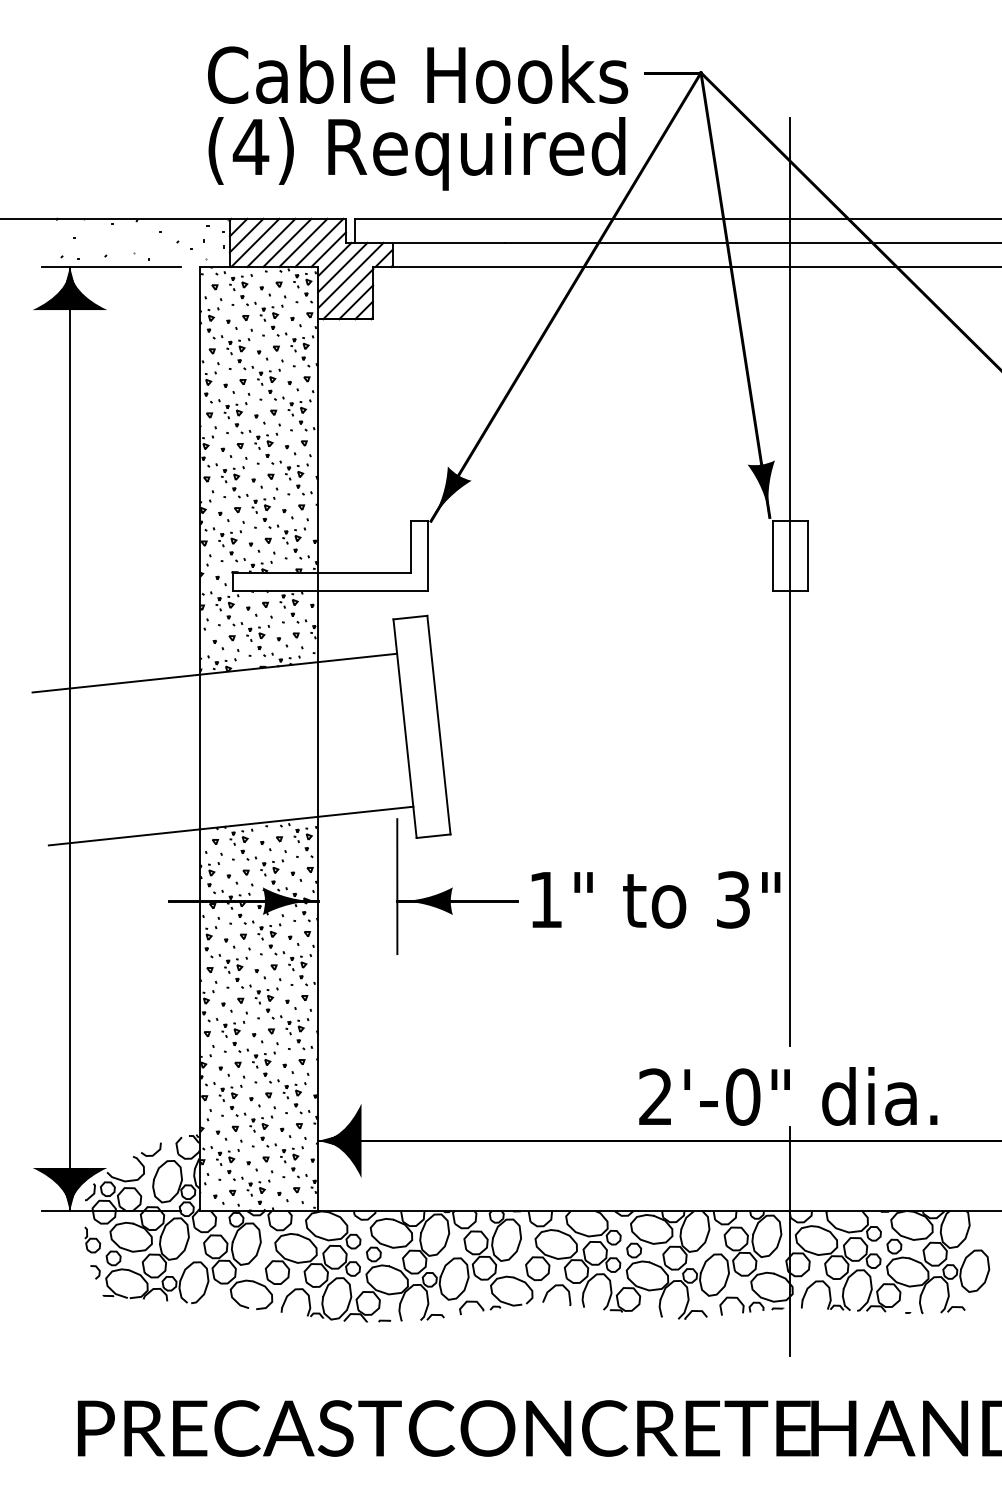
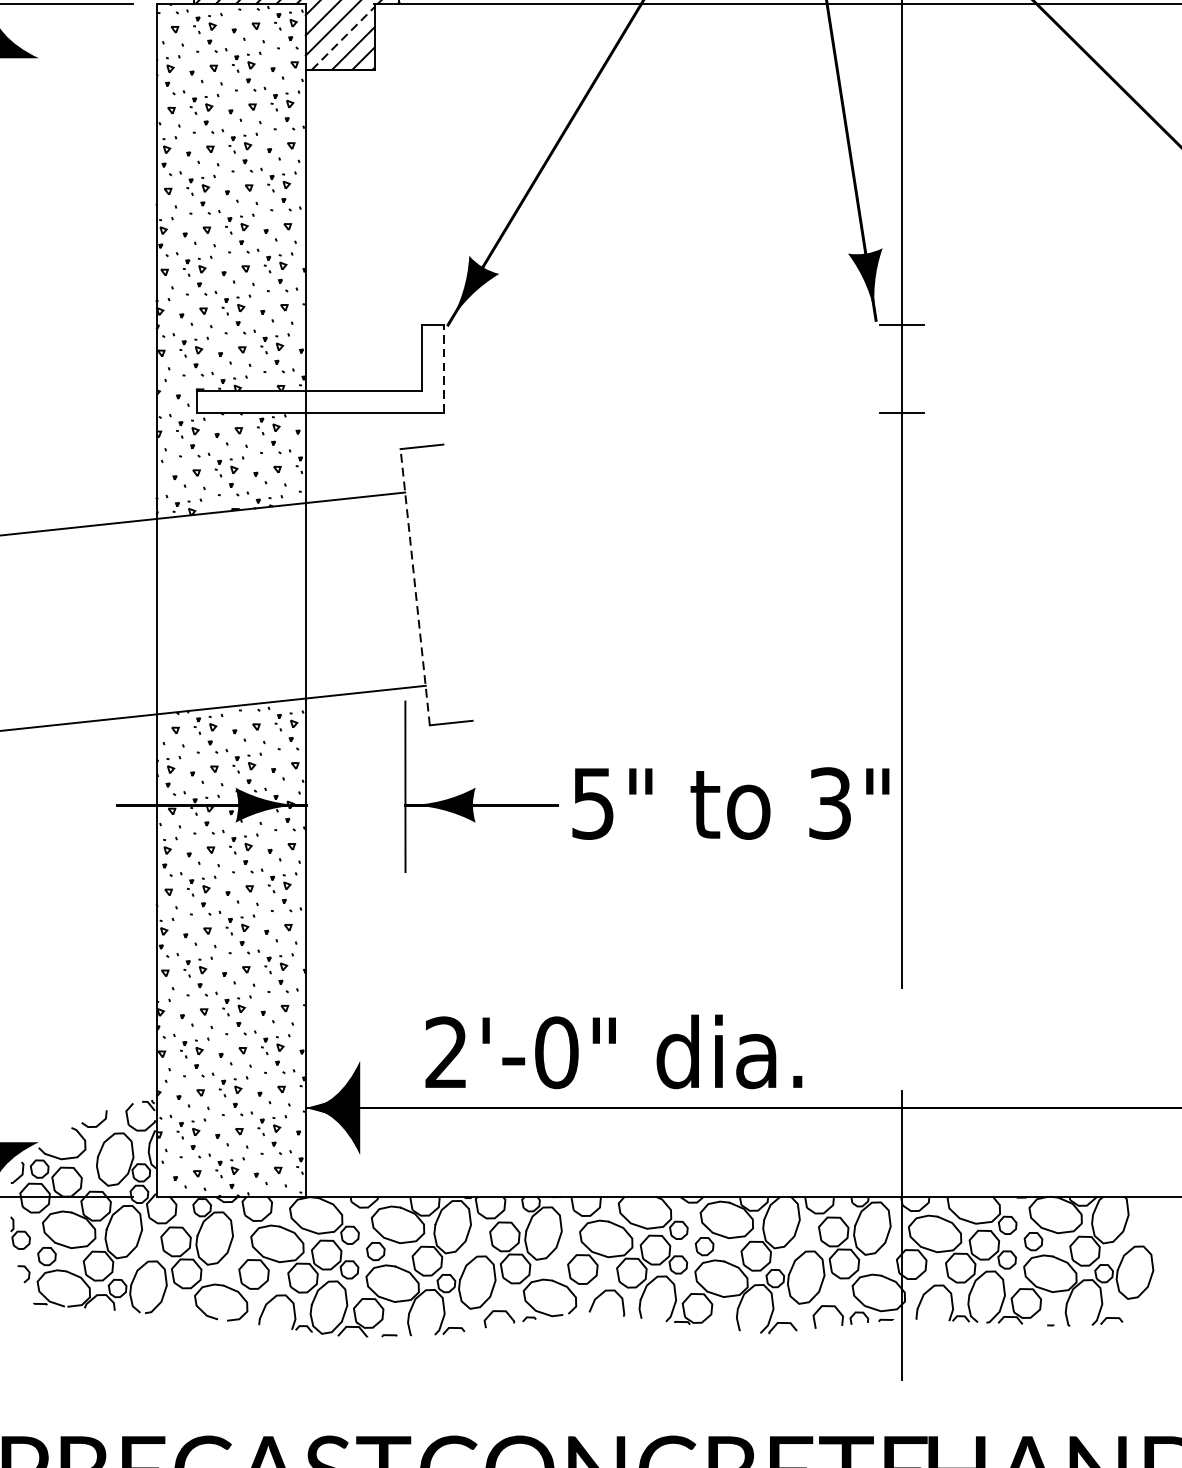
line: (348, 293) -> (343, 37), solid -> dashed
line: (428, 555) -> (444, 368), solid -> dashed
line: (772, 555) -> (879, 368), removed
line: (808, 555) -> (924, 368), removed
line: (438, 724) -> (457, 581), removed
line: (405, 728) -> (415, 586), solid -> dashed
text: (545, 900) -> (592, 804), 1" -> 5"
text: (788, 1096) -> (614, 1051), moved

